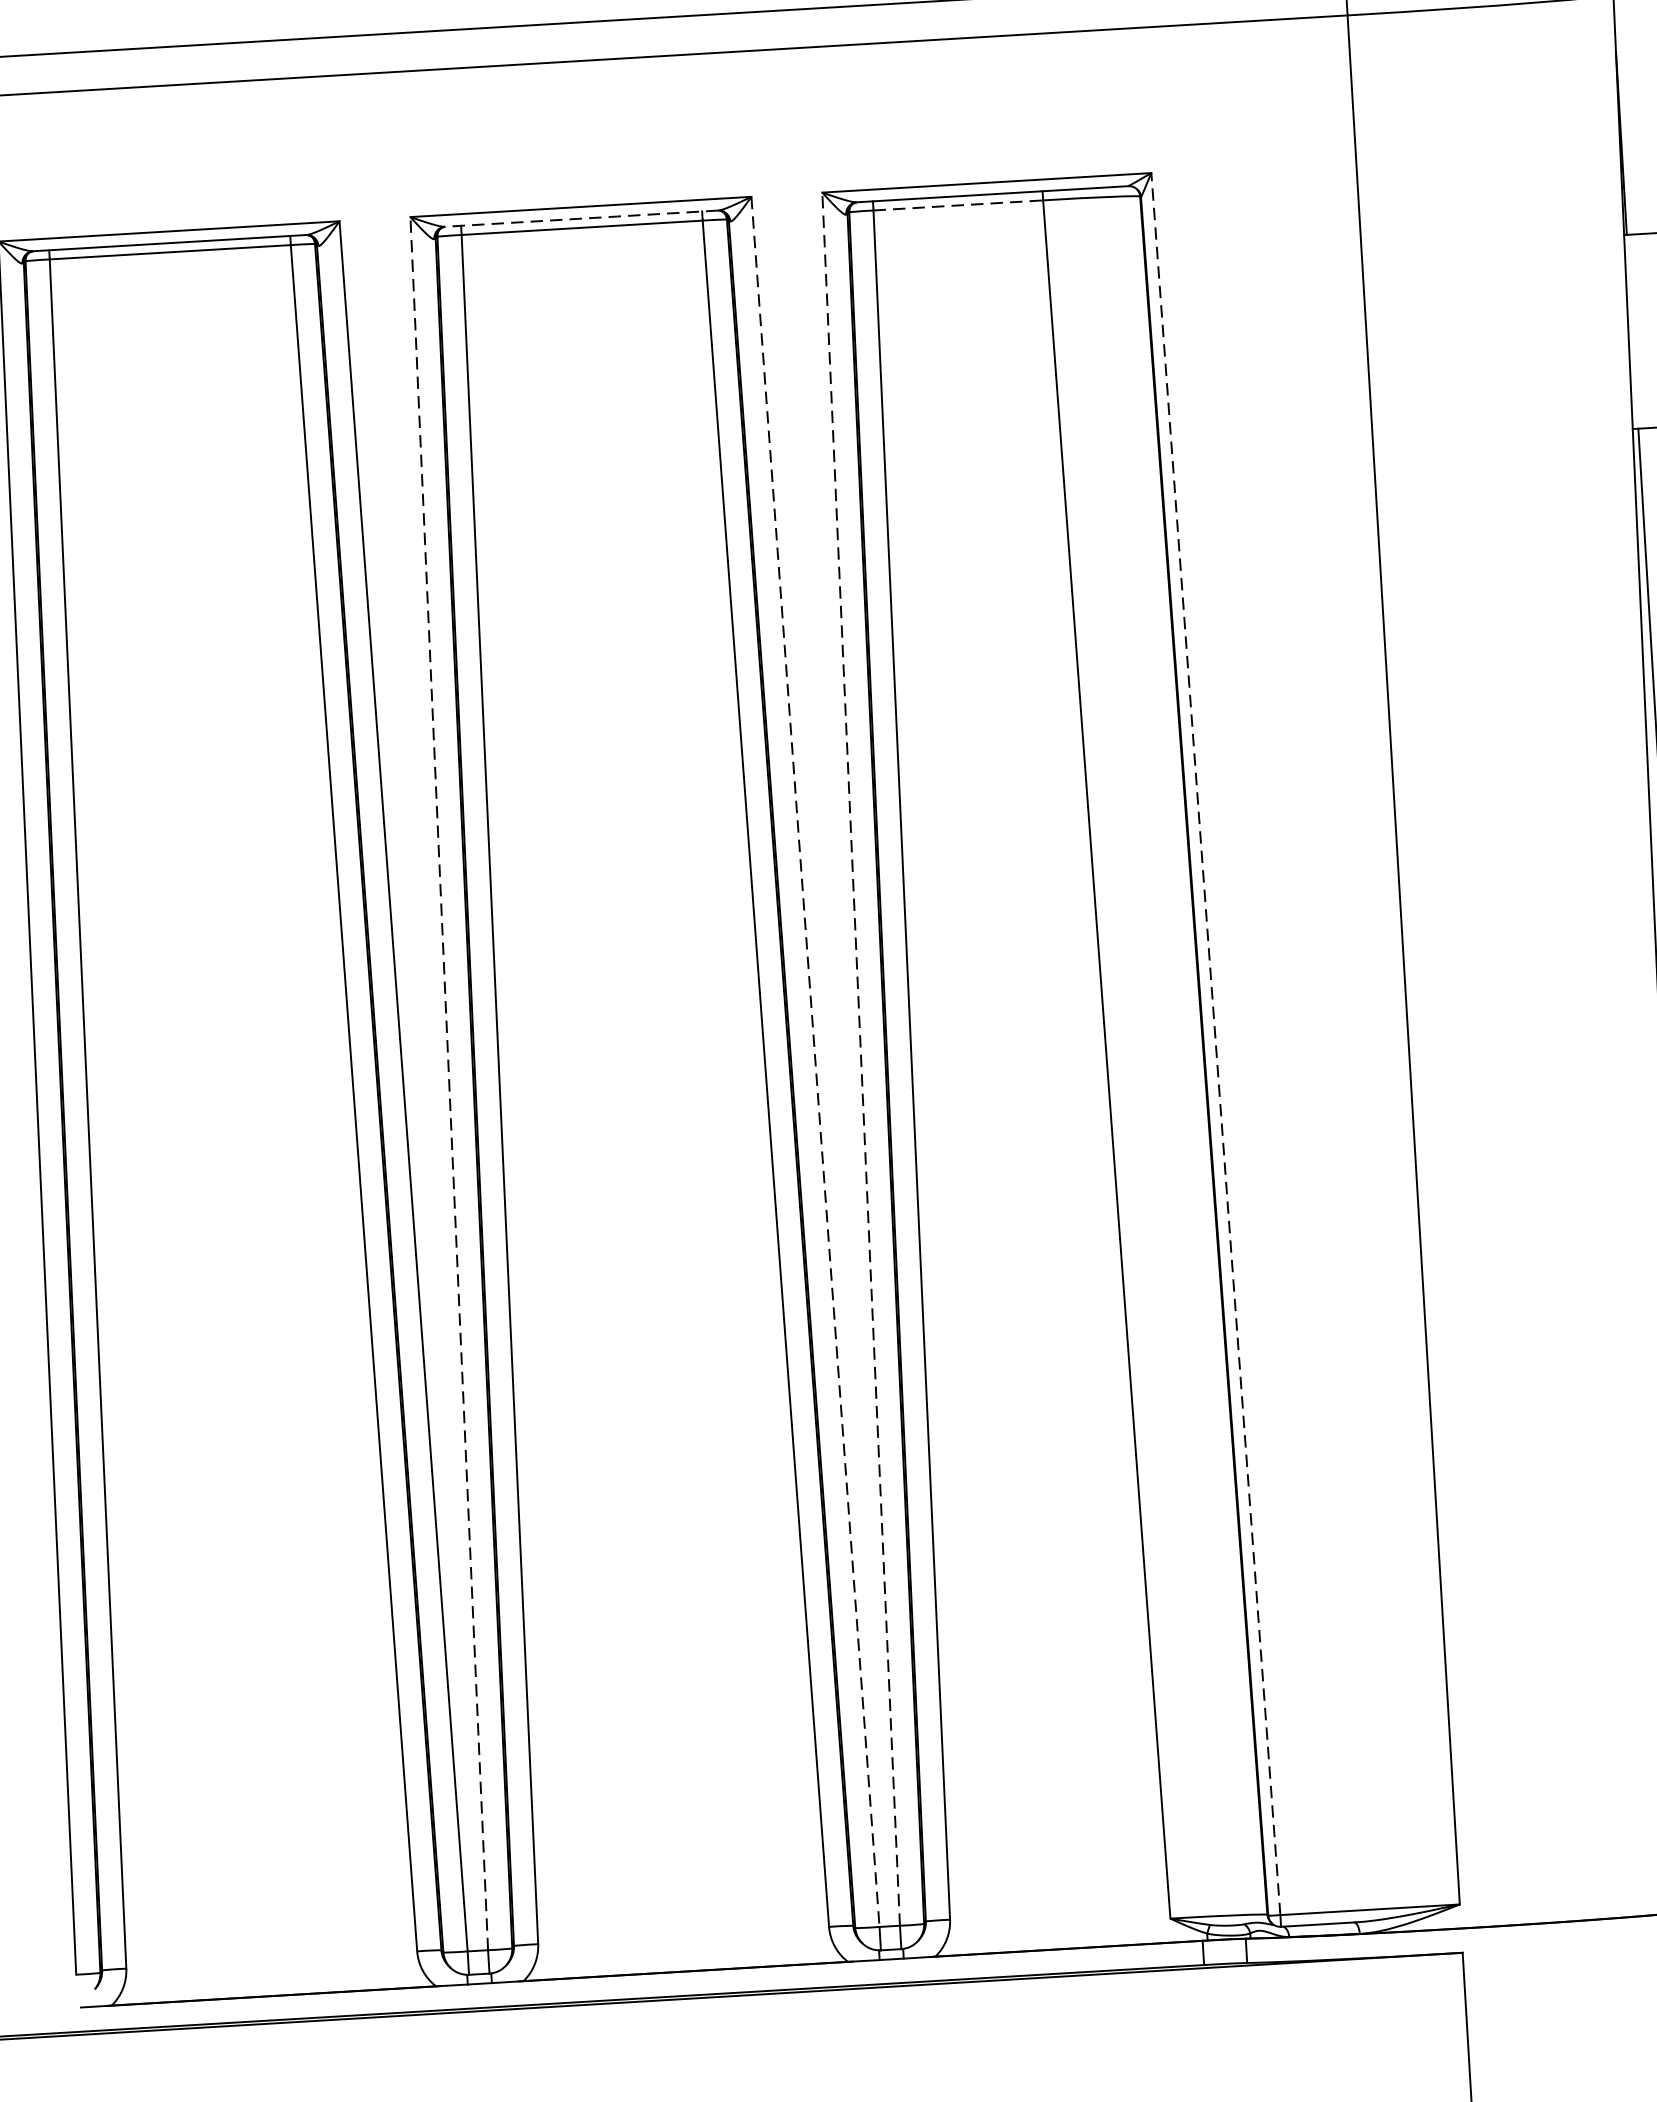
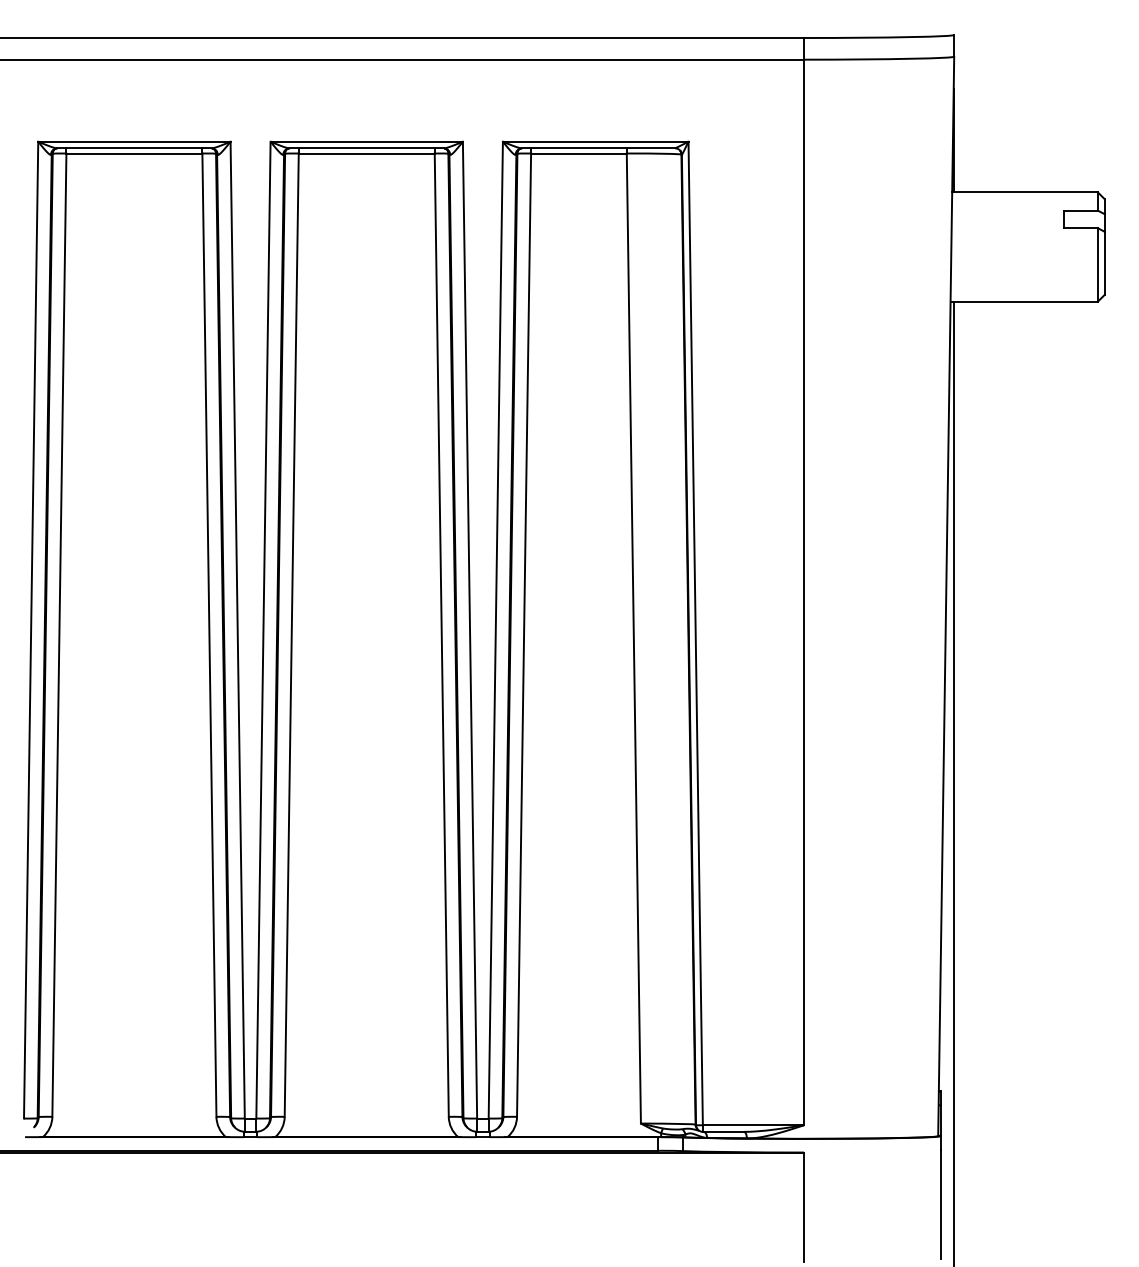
line: (957, 205) -> (578, 153), dashed -> solid
line: (581, 218) -> (366, 148), dashed -> solid
line: (1215, 1044) -> (695, 633), dashed -> solid
line: (860, 1058) -> (495, 629), dashed -> solid
line: (816, 1062) -> (470, 630), dashed -> solid
line: (449, 1082) -> (263, 629), dashed -> solid

